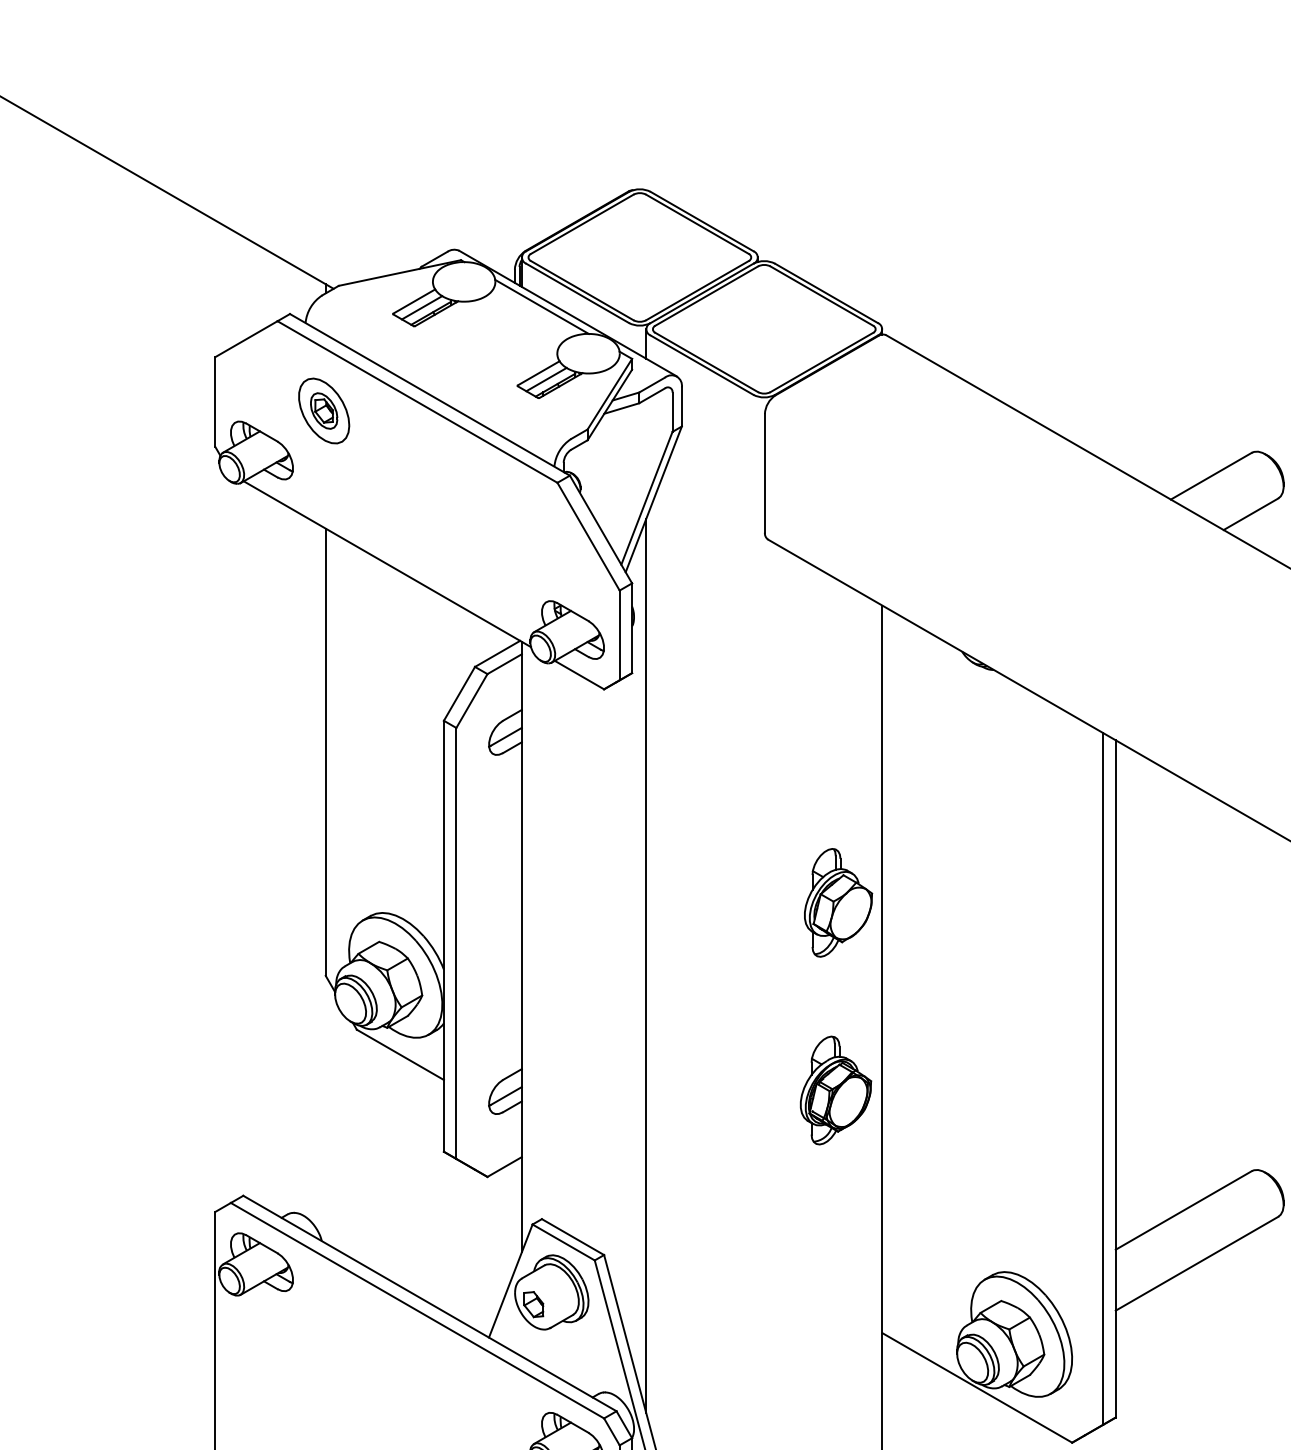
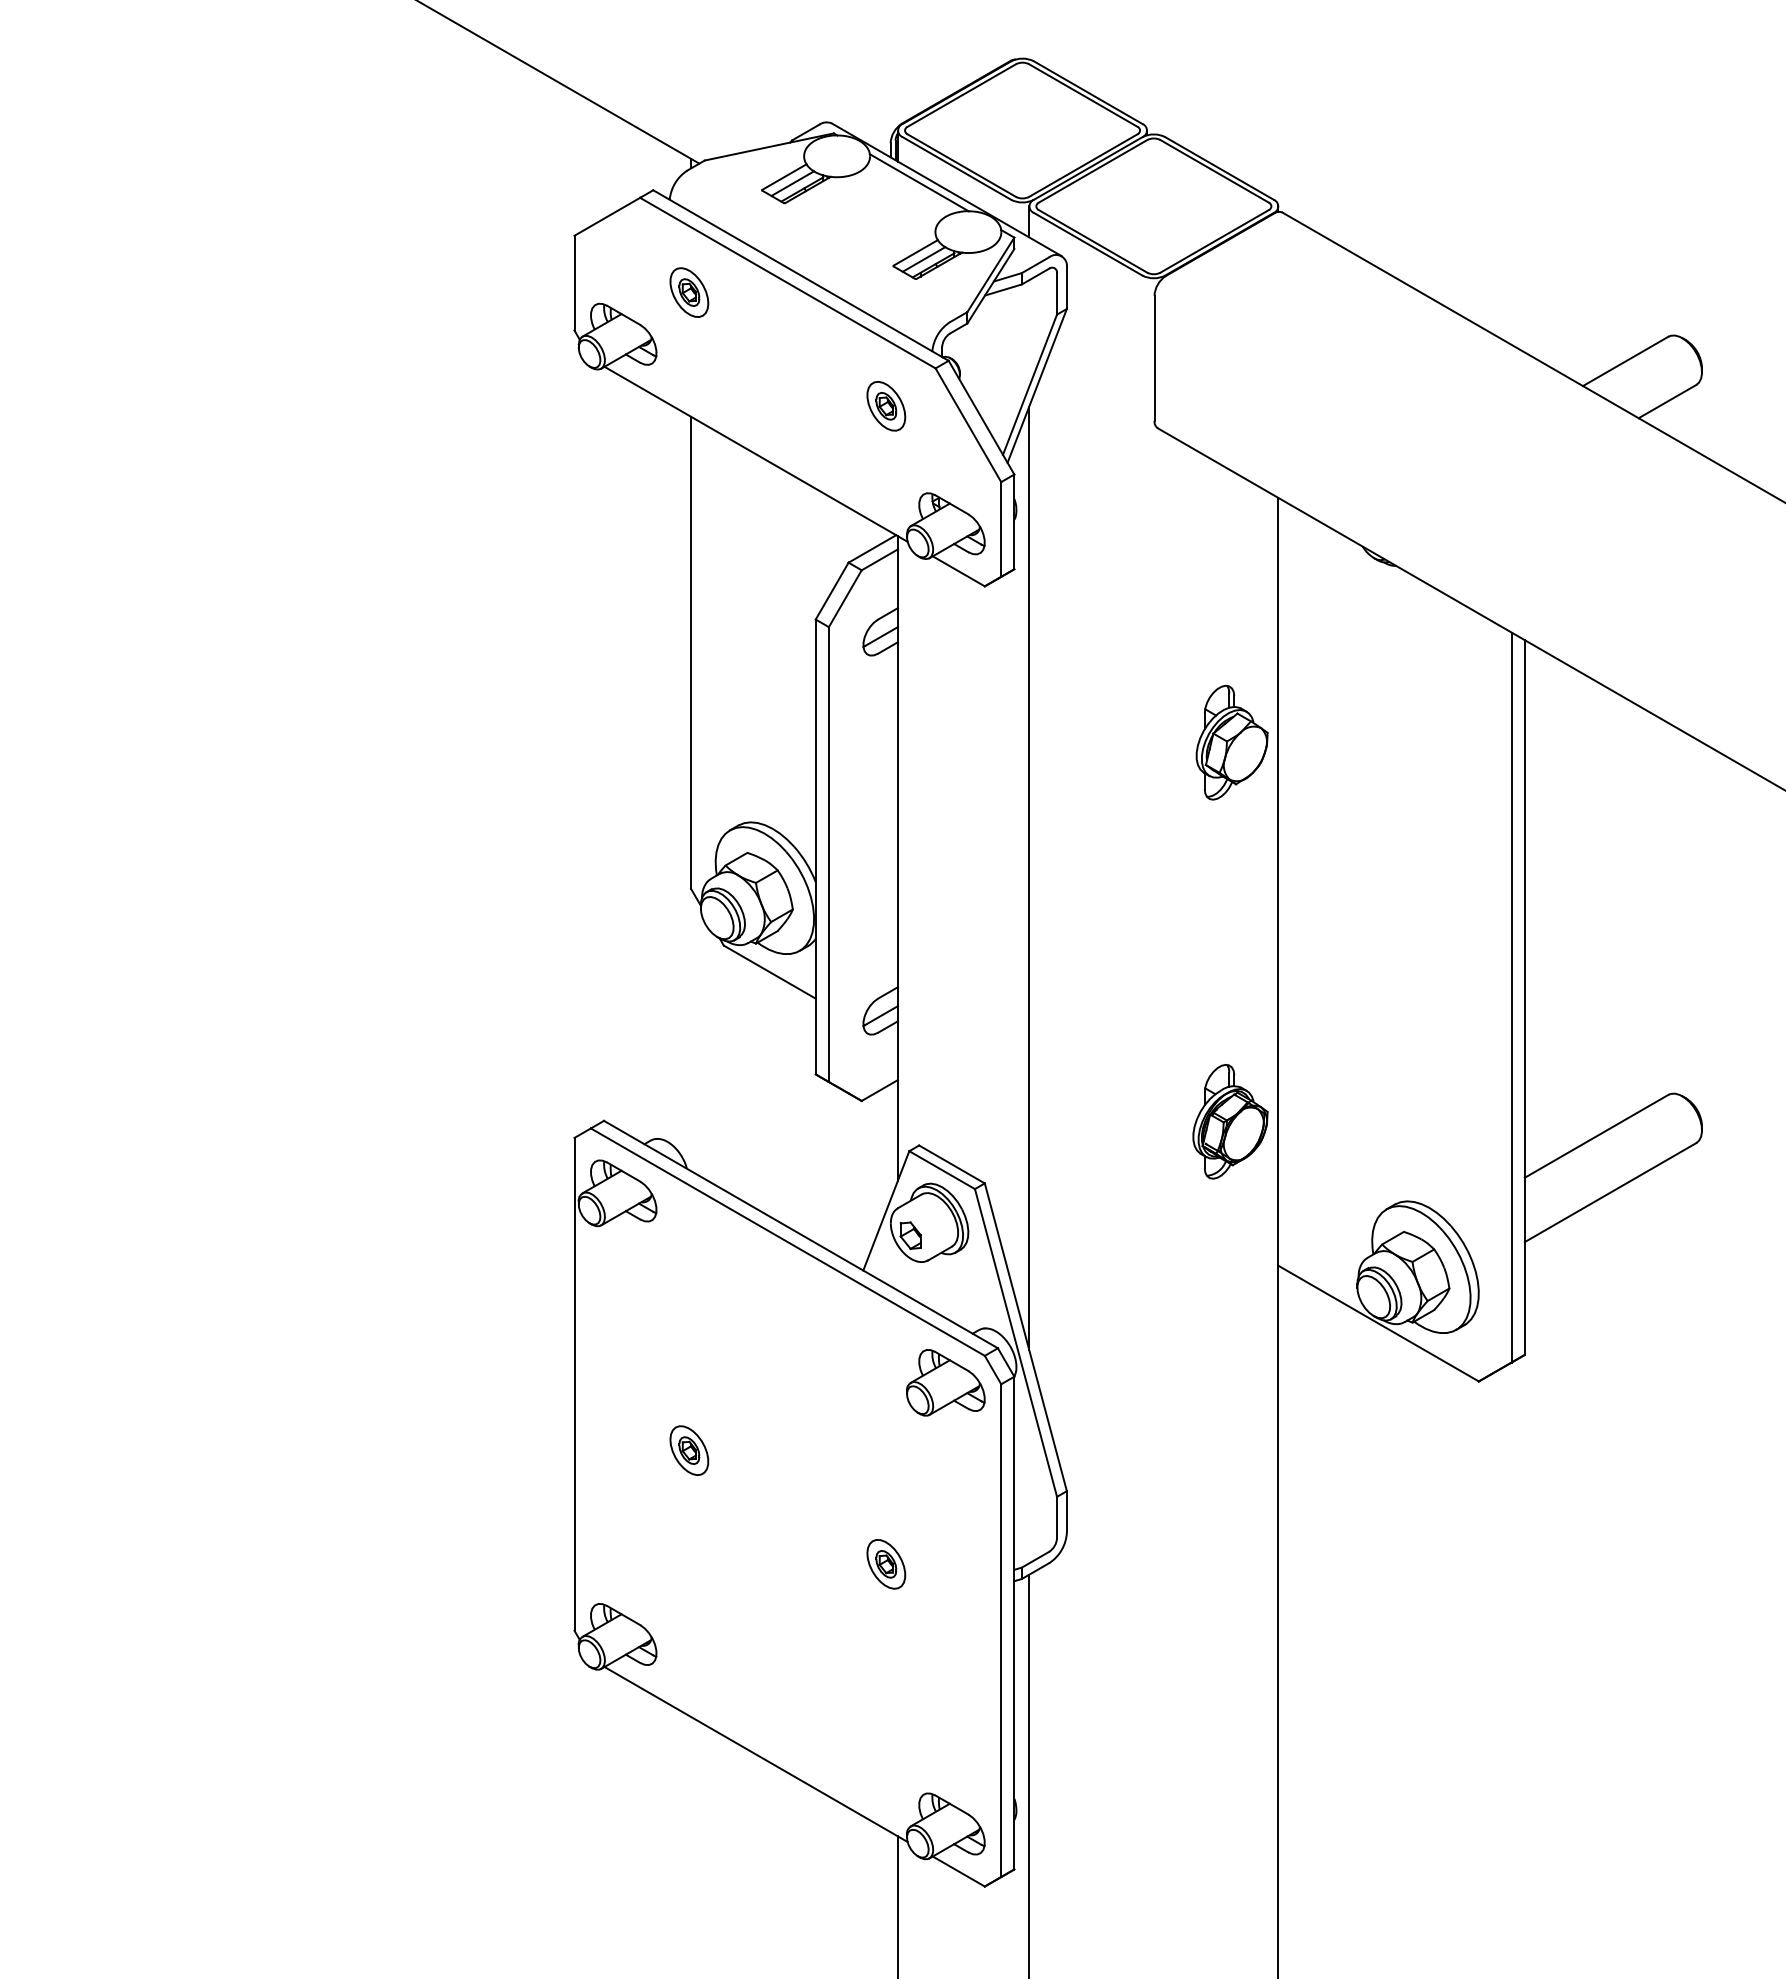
part: (324, 410) -> (689, 292), size x0.71
part: (510, 517) -> (886, 405), added
part: (837, 902) -> (1231, 742), moved
part: (835, 1090) -> (1230, 1121), moved

